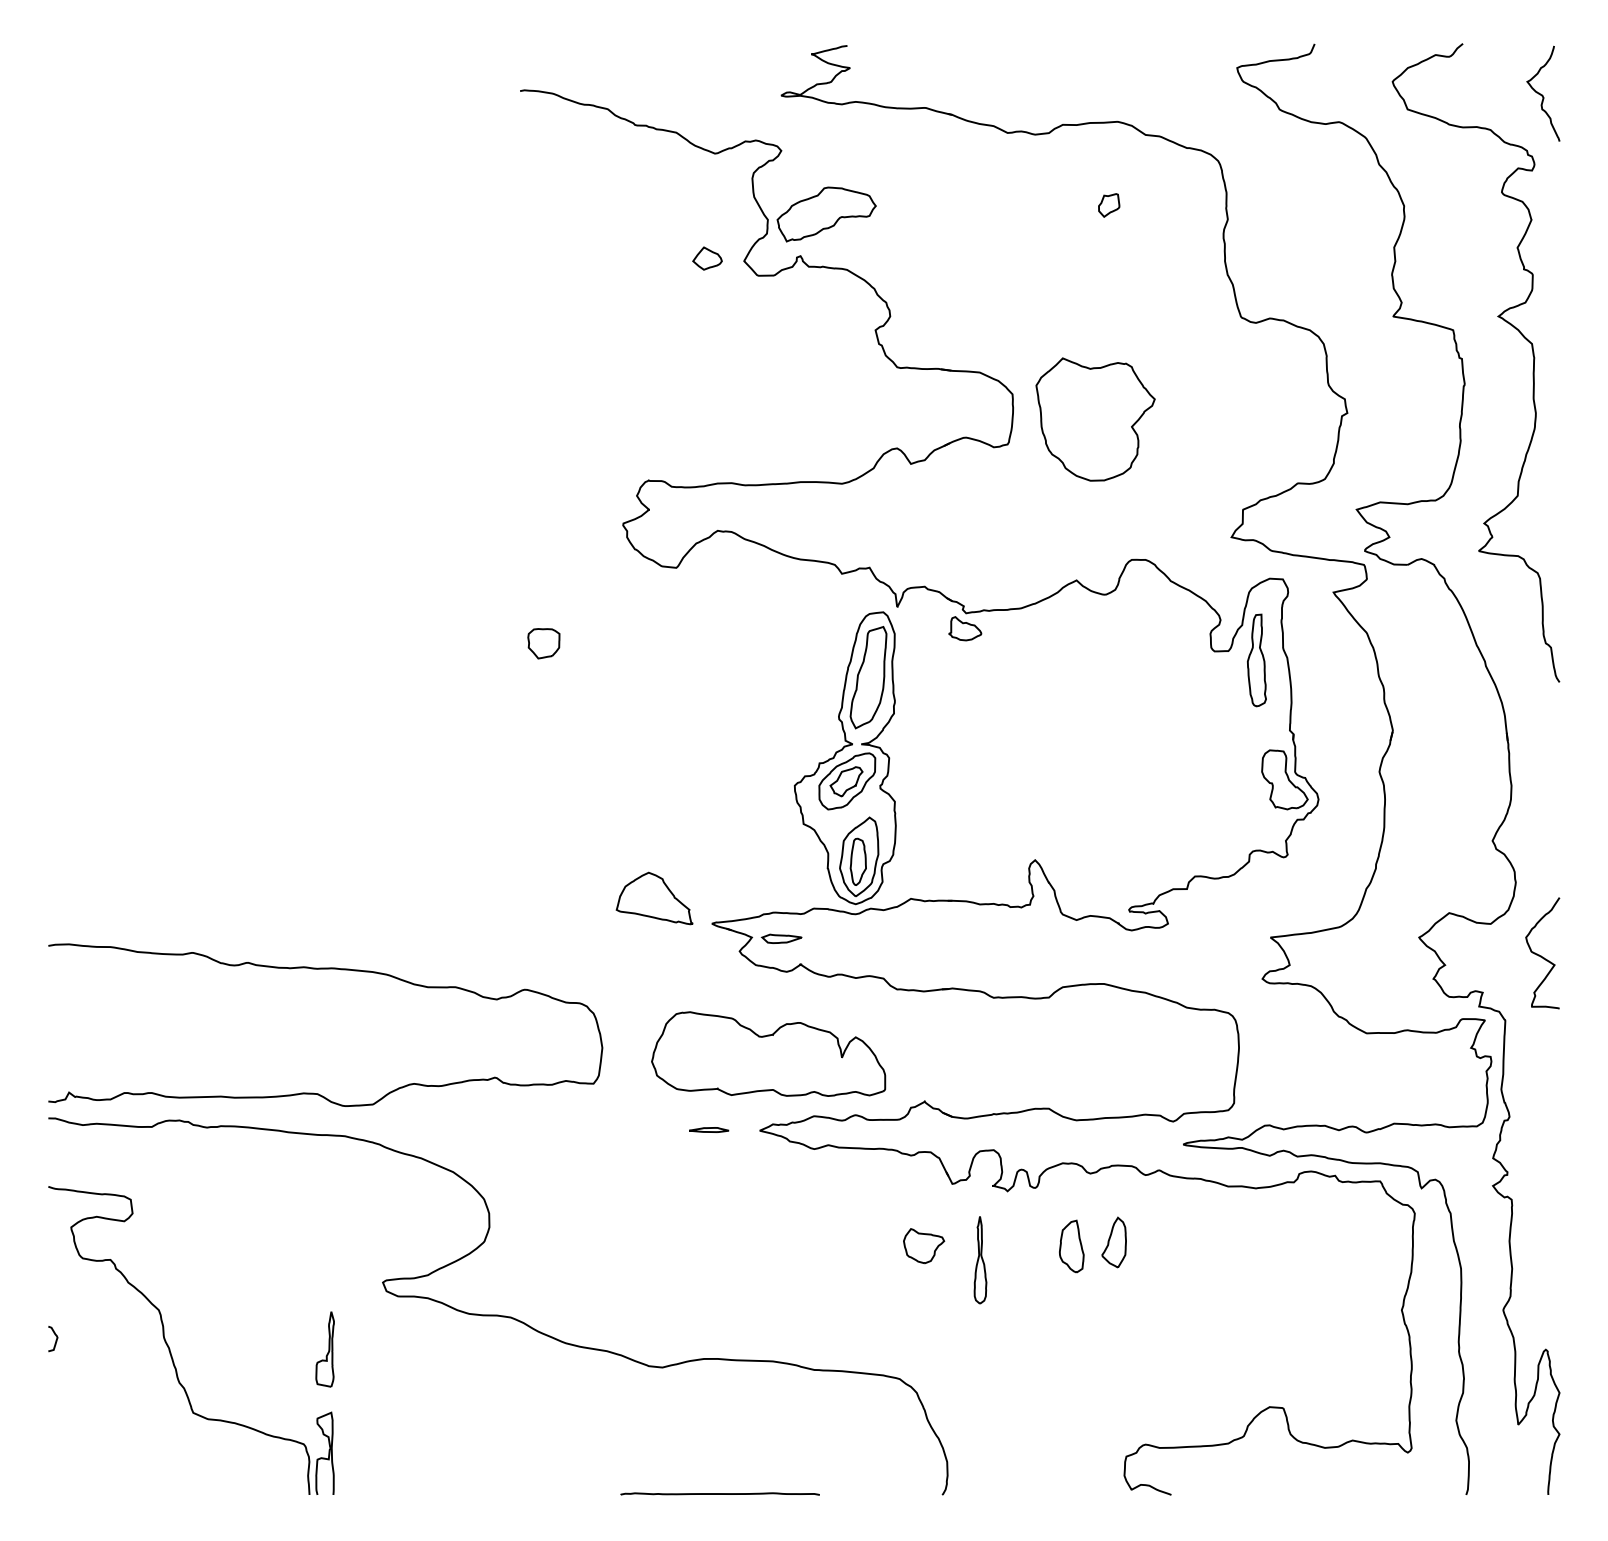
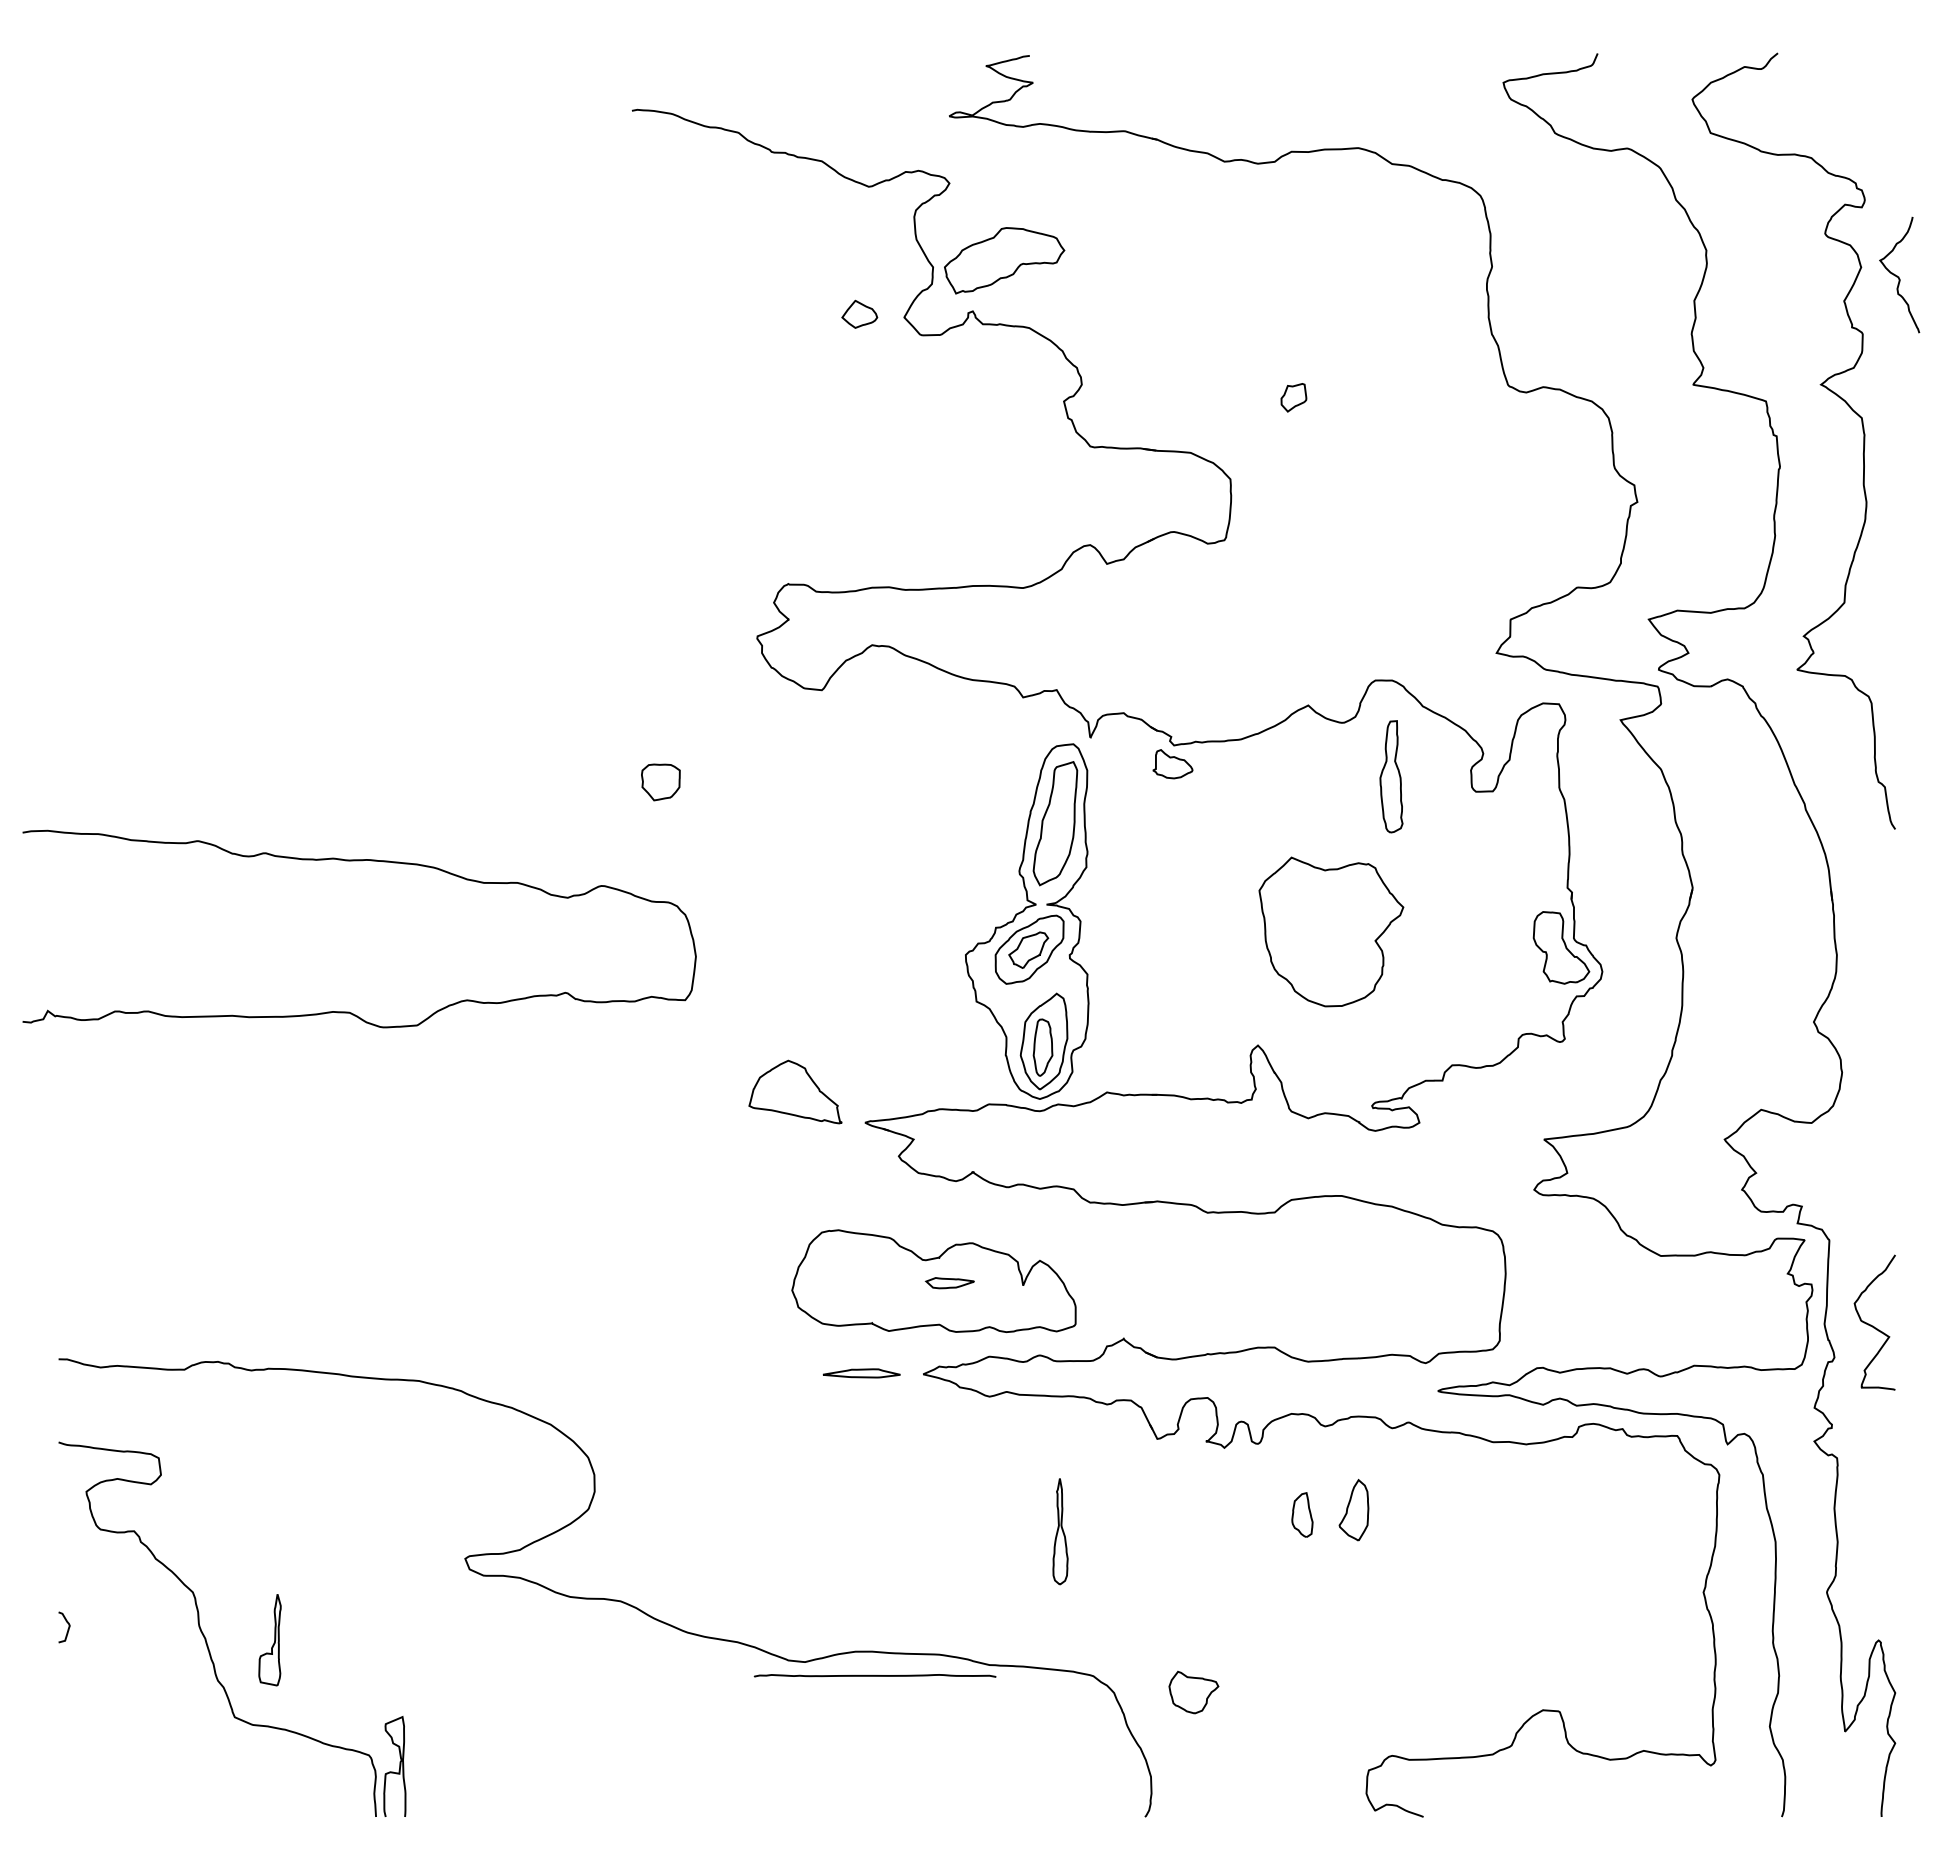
curve: (1541, 94) -> (1897, 275), moved
part: (1108, 205) -> (1293, 397), moved
part: (1095, 419) -> (1331, 931), moved
part: (1256, 660) -> (1391, 776), moved
part: (781, 939) -> (949, 1283), moved
curve: (1541, 955) -> (1873, 1325), moved
curve: (325, 969) -> (359, 861), moved
part: (708, 1130) -> (861, 1373), size x1.6
part: (923, 1246) -> (1193, 1692), moved
part: (1071, 1246) -> (1302, 1514), size x0.7
part: (980, 1260) -> (1060, 1531), moved
part: (324, 1349) -> (269, 1640), moved
curve: (719, 1493) -> (874, 1675), moved

